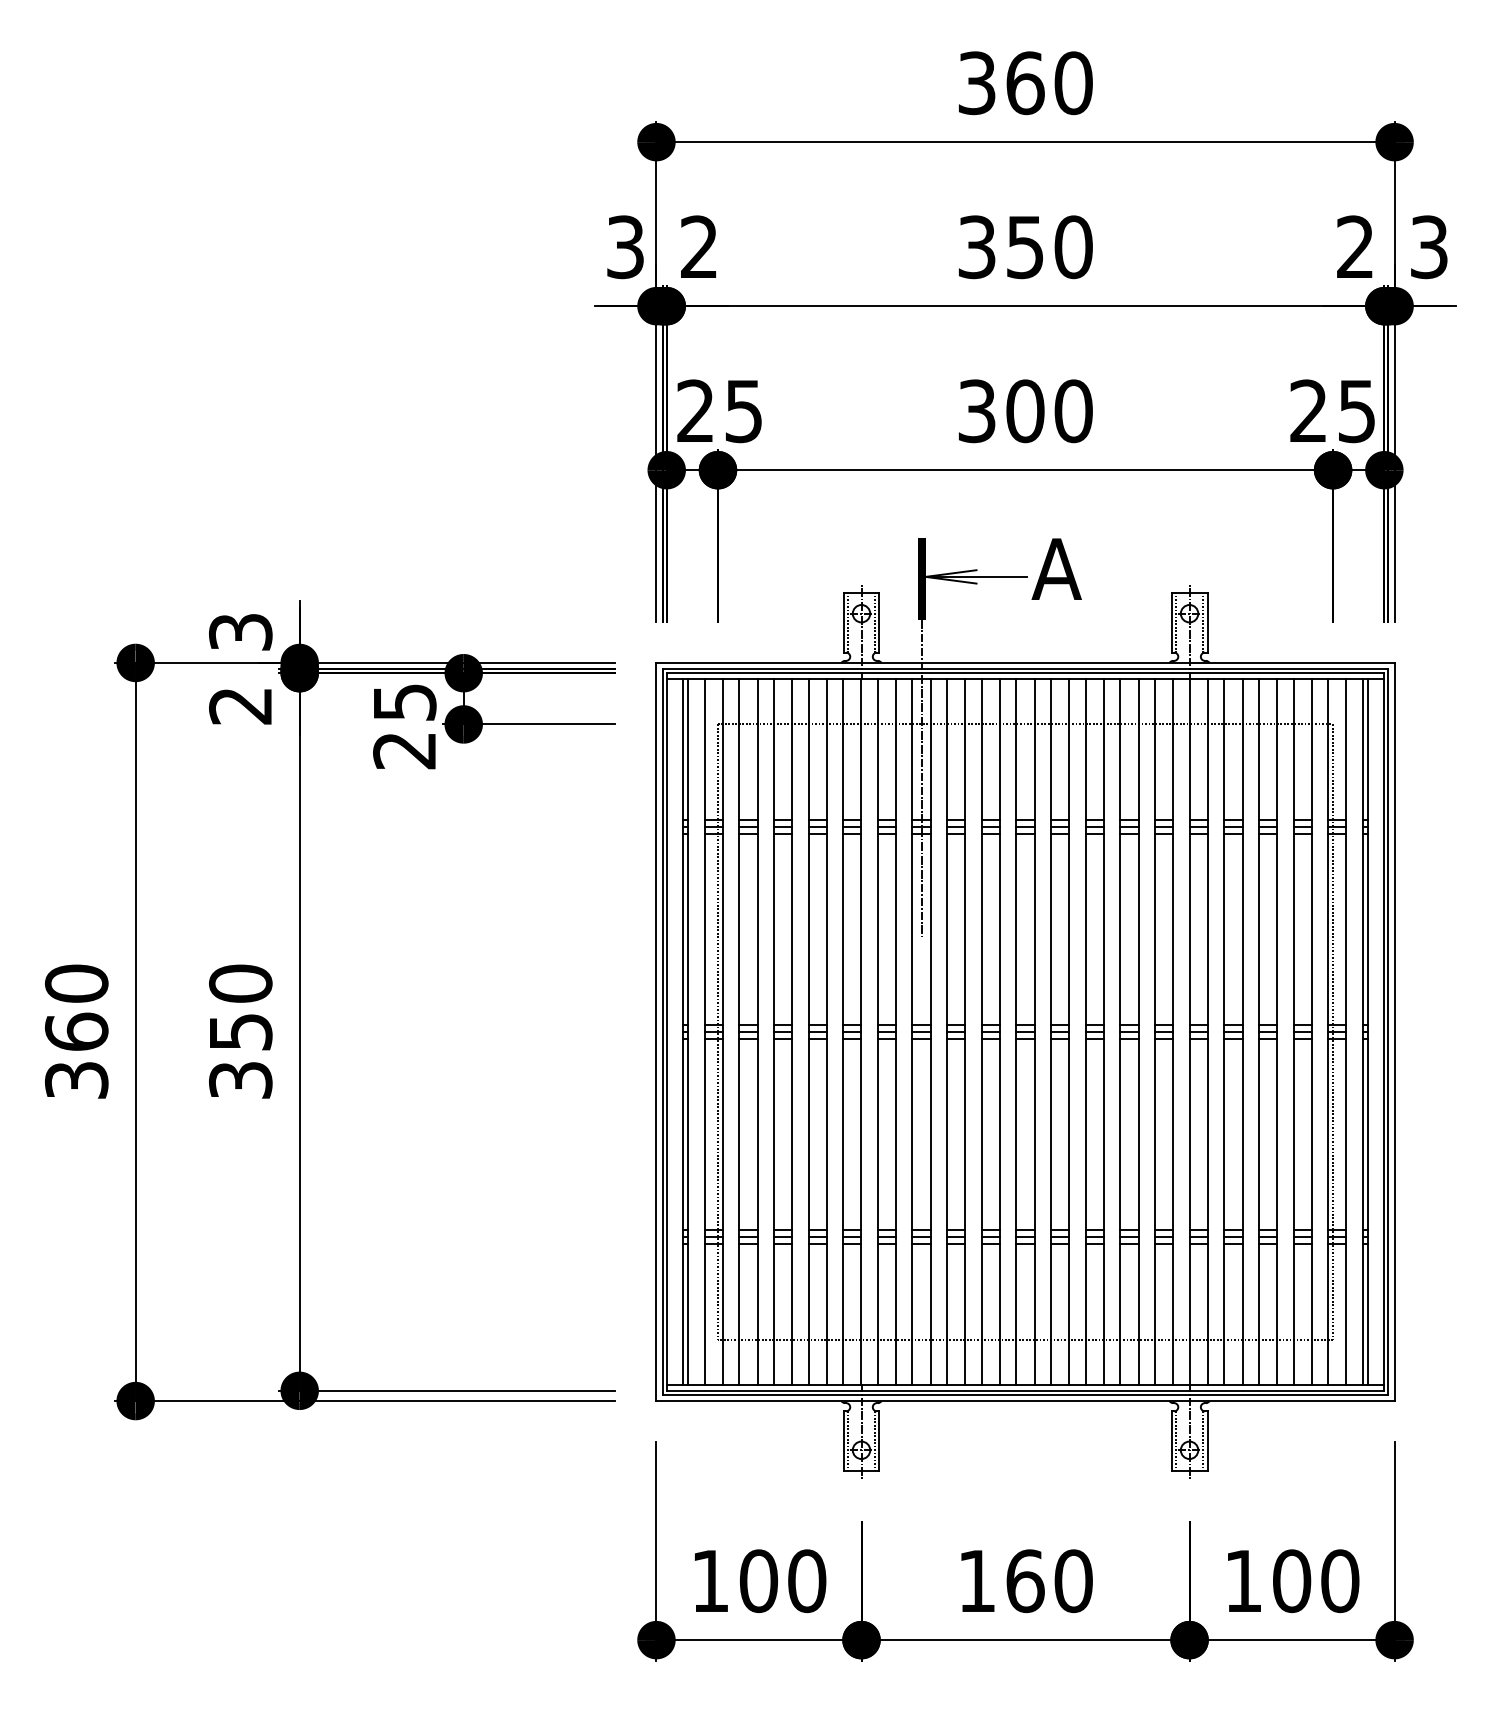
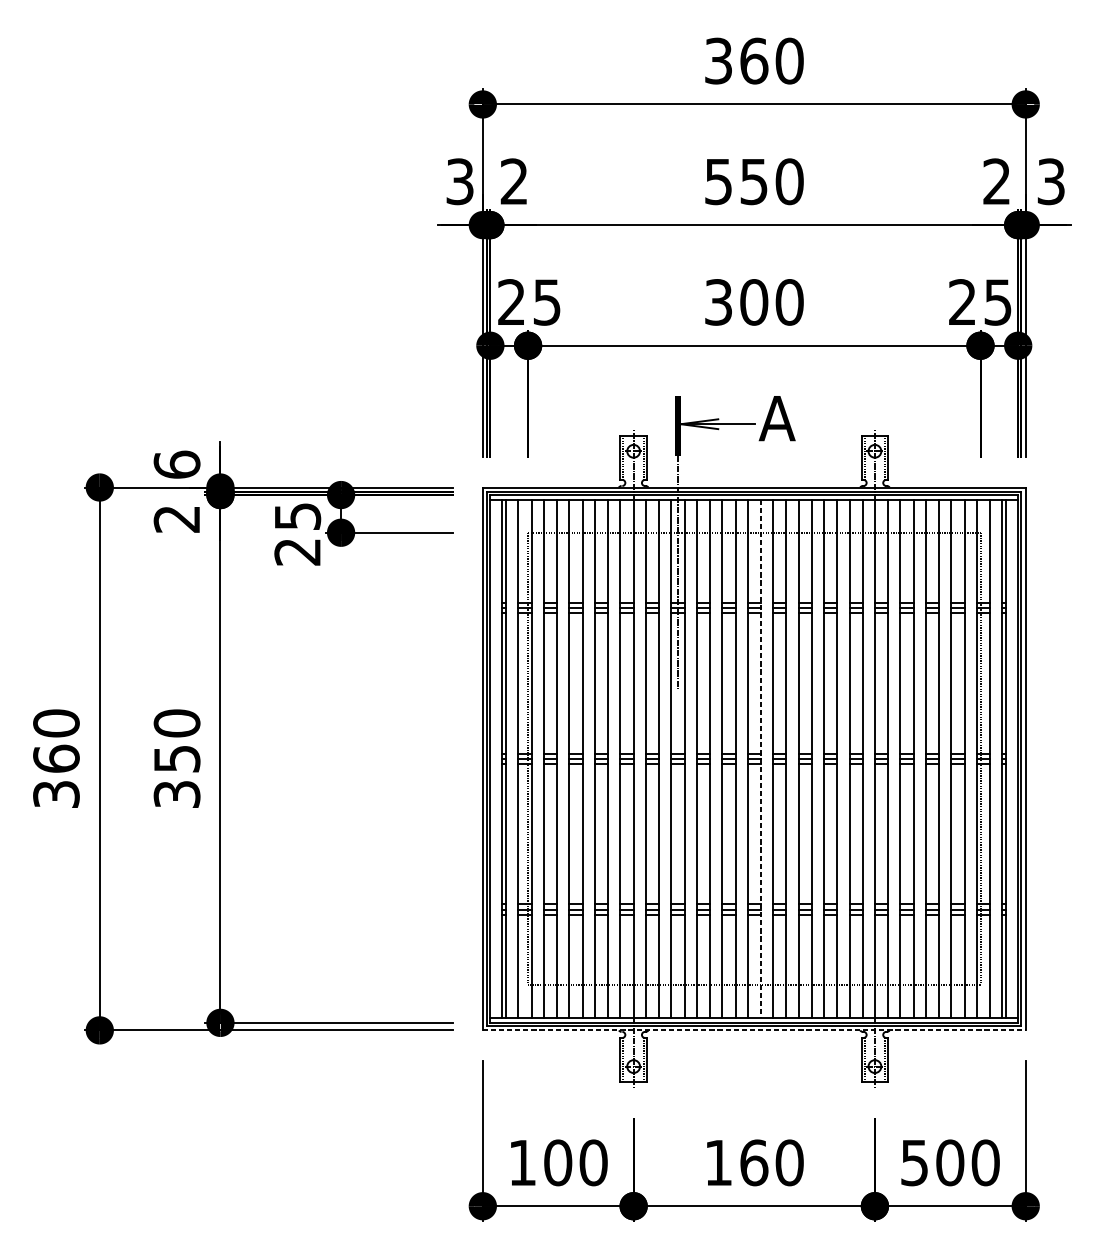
text: (977, 246) -> (718, 181), 350 -> 550
text: (240, 631) -> (176, 464), 3 -> 6
line: (1034, 1032) -> (760, 759), solid -> dashed
line: (1026, 1401) -> (754, 1030), solid -> dashed
text: (1243, 1581) -> (914, 1163), 100 -> 500

